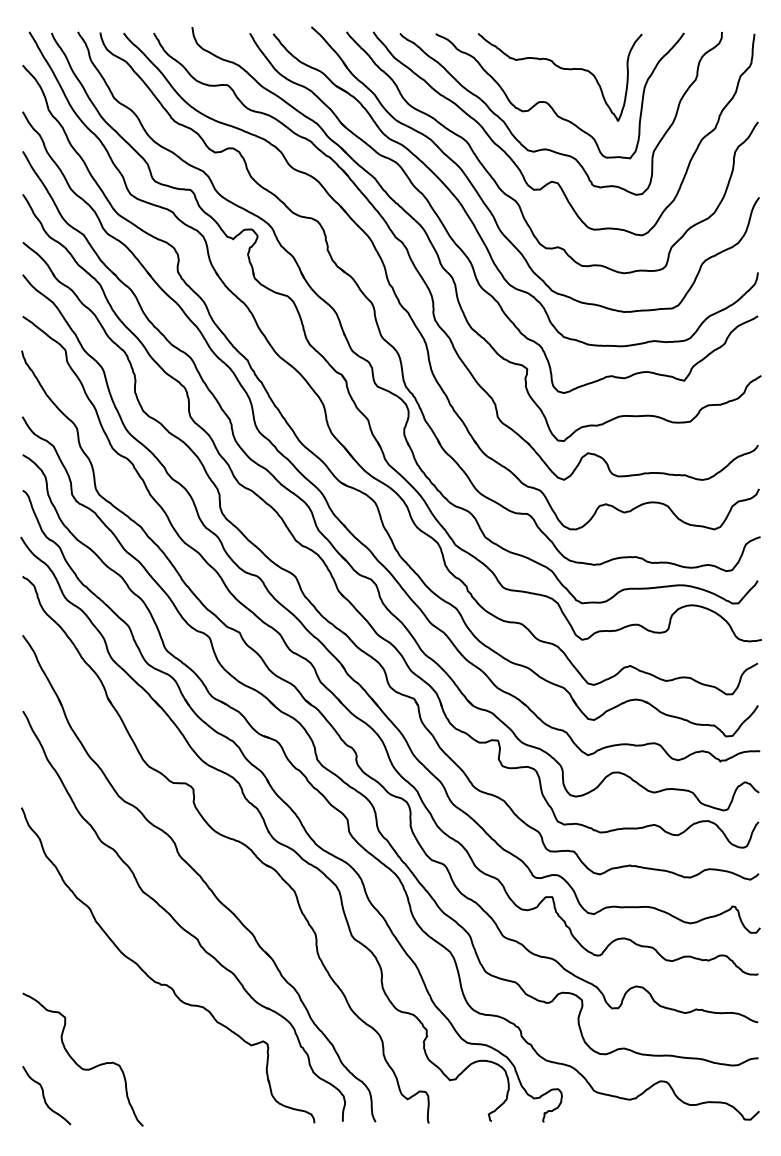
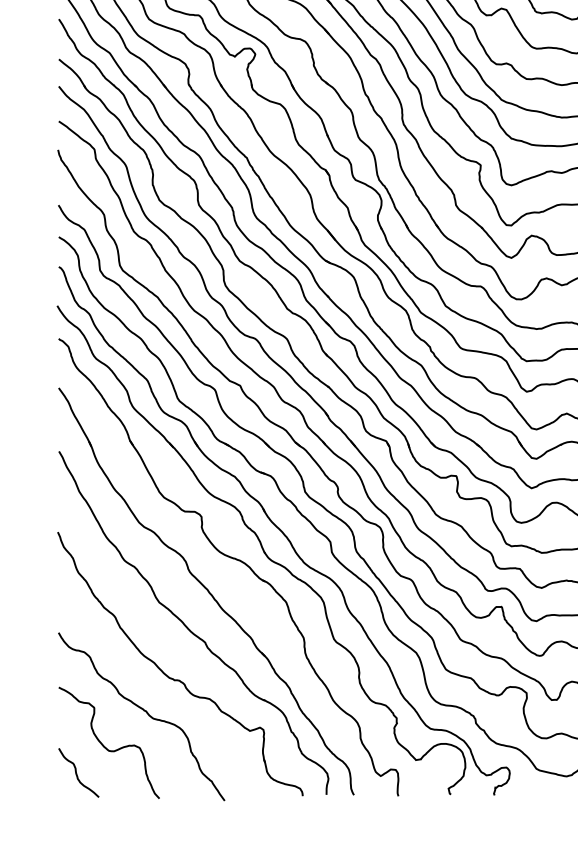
curve: (125, 1022) -> (144, 711), added

